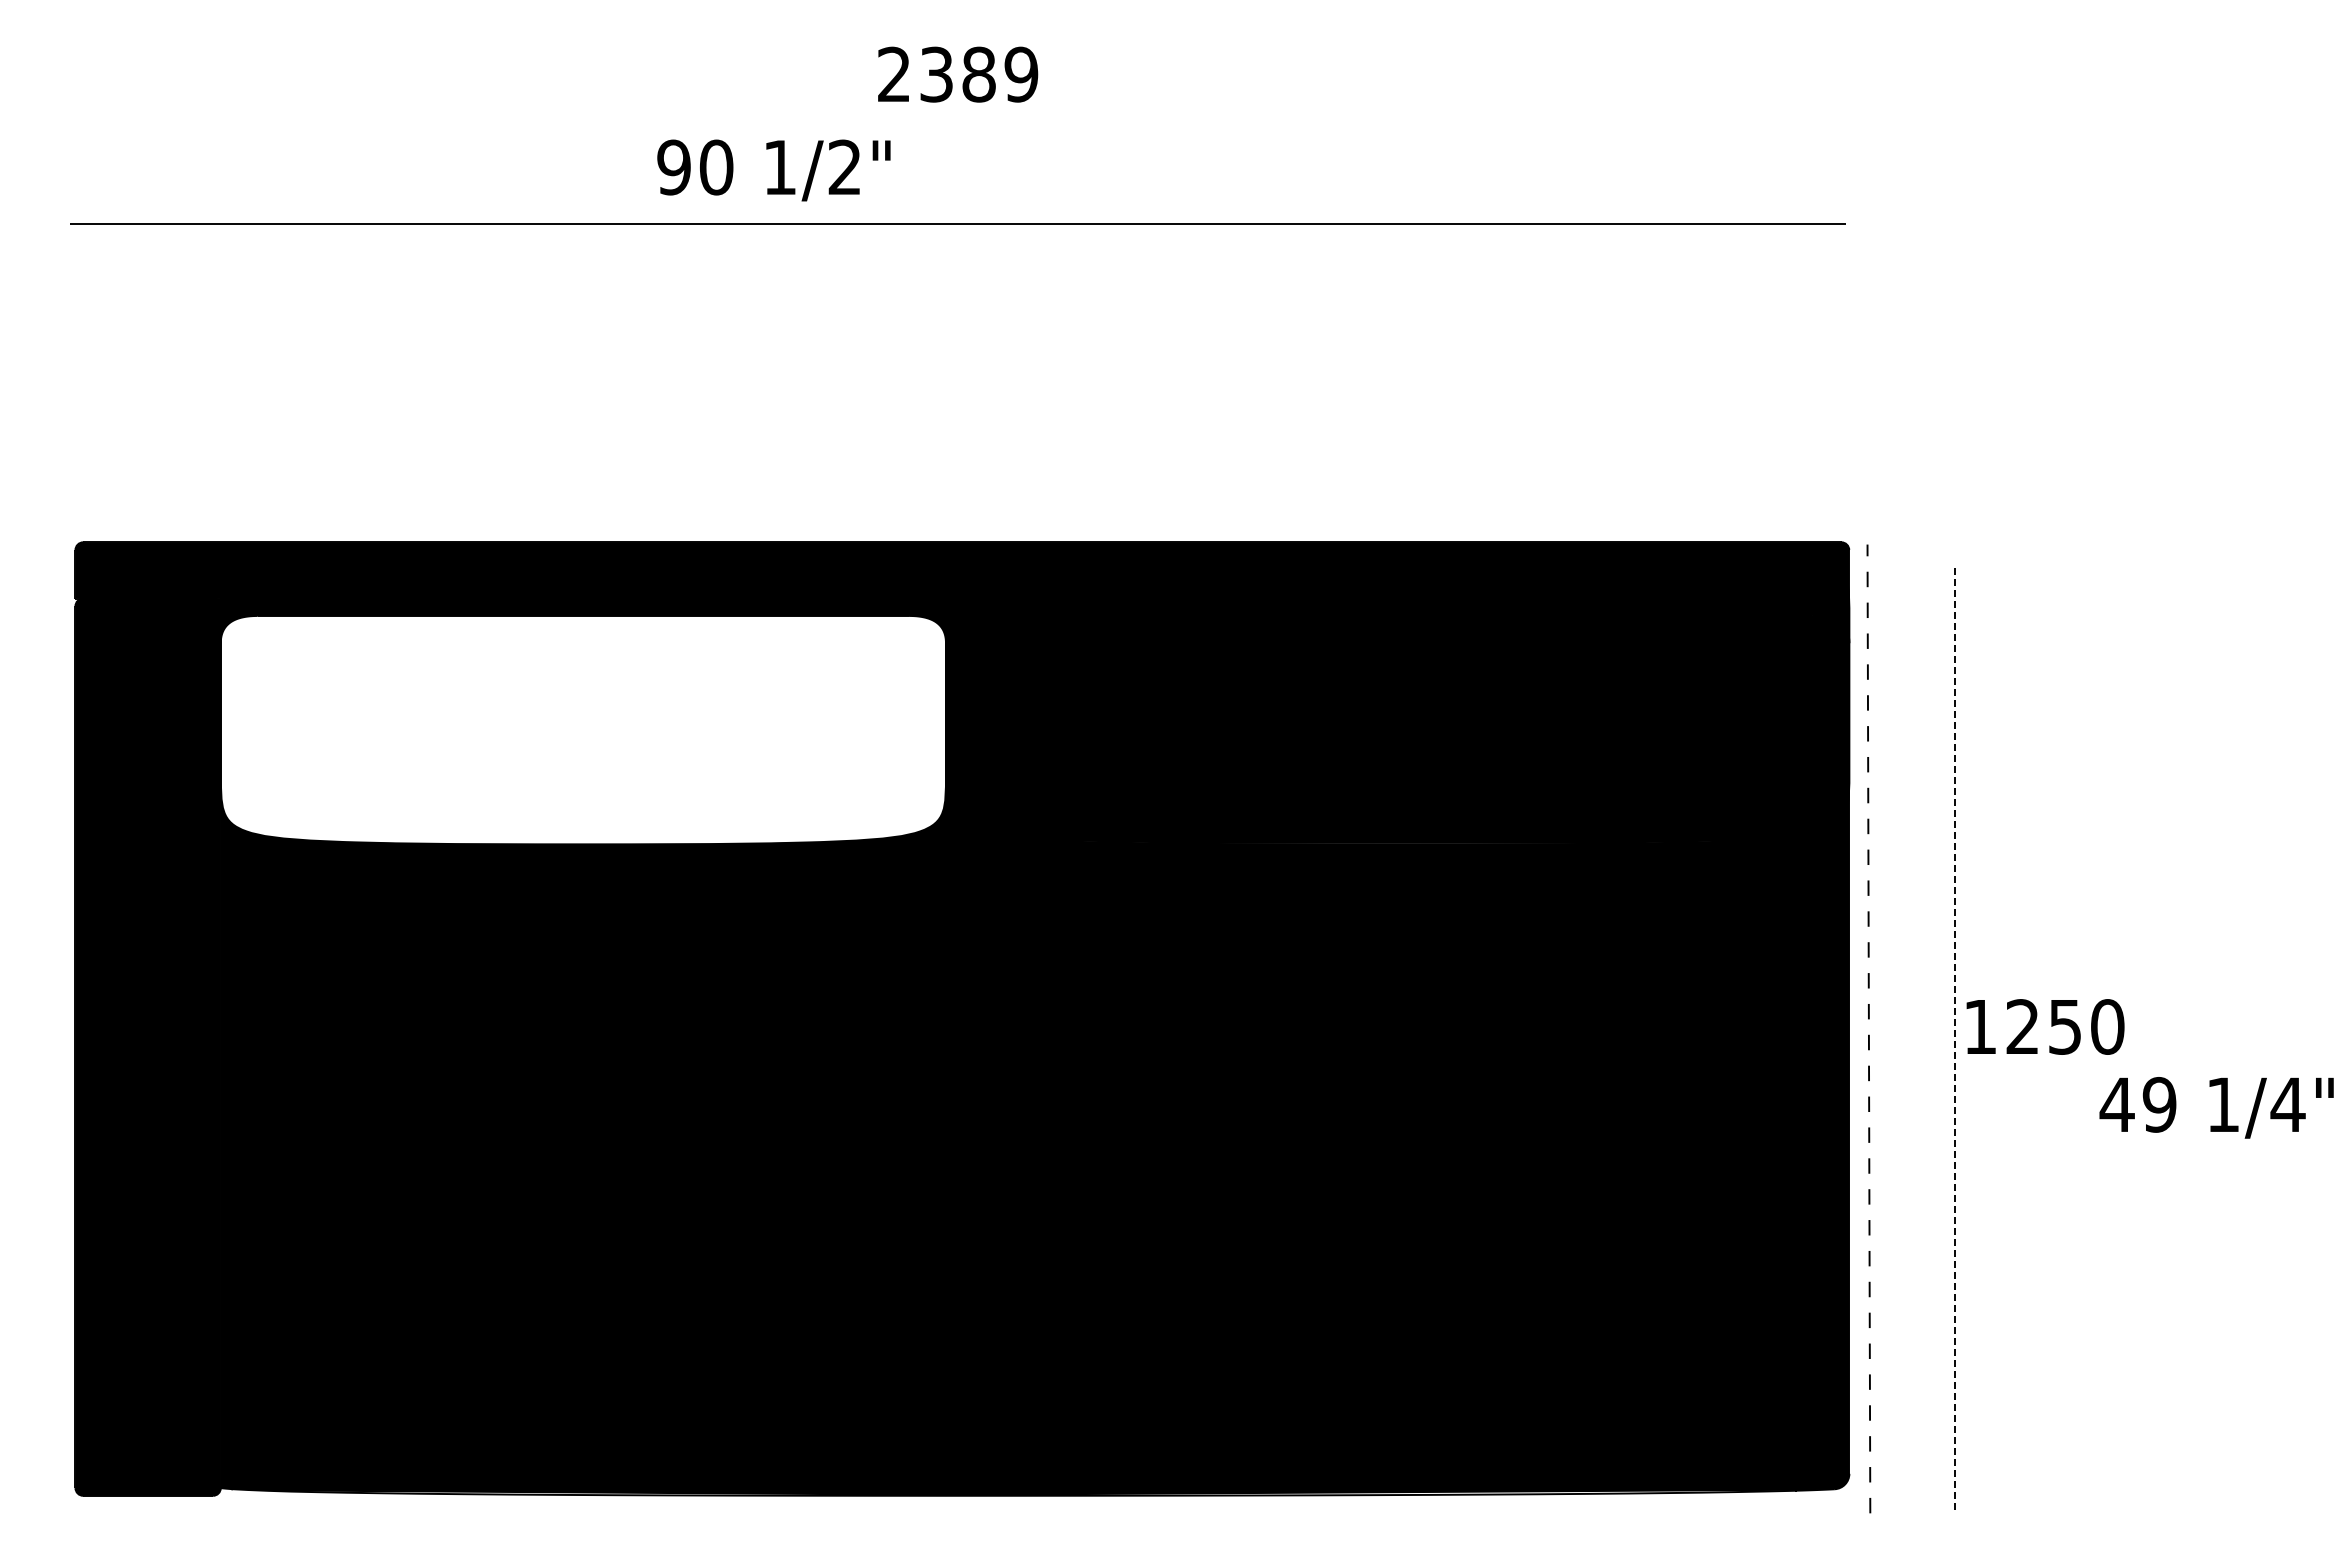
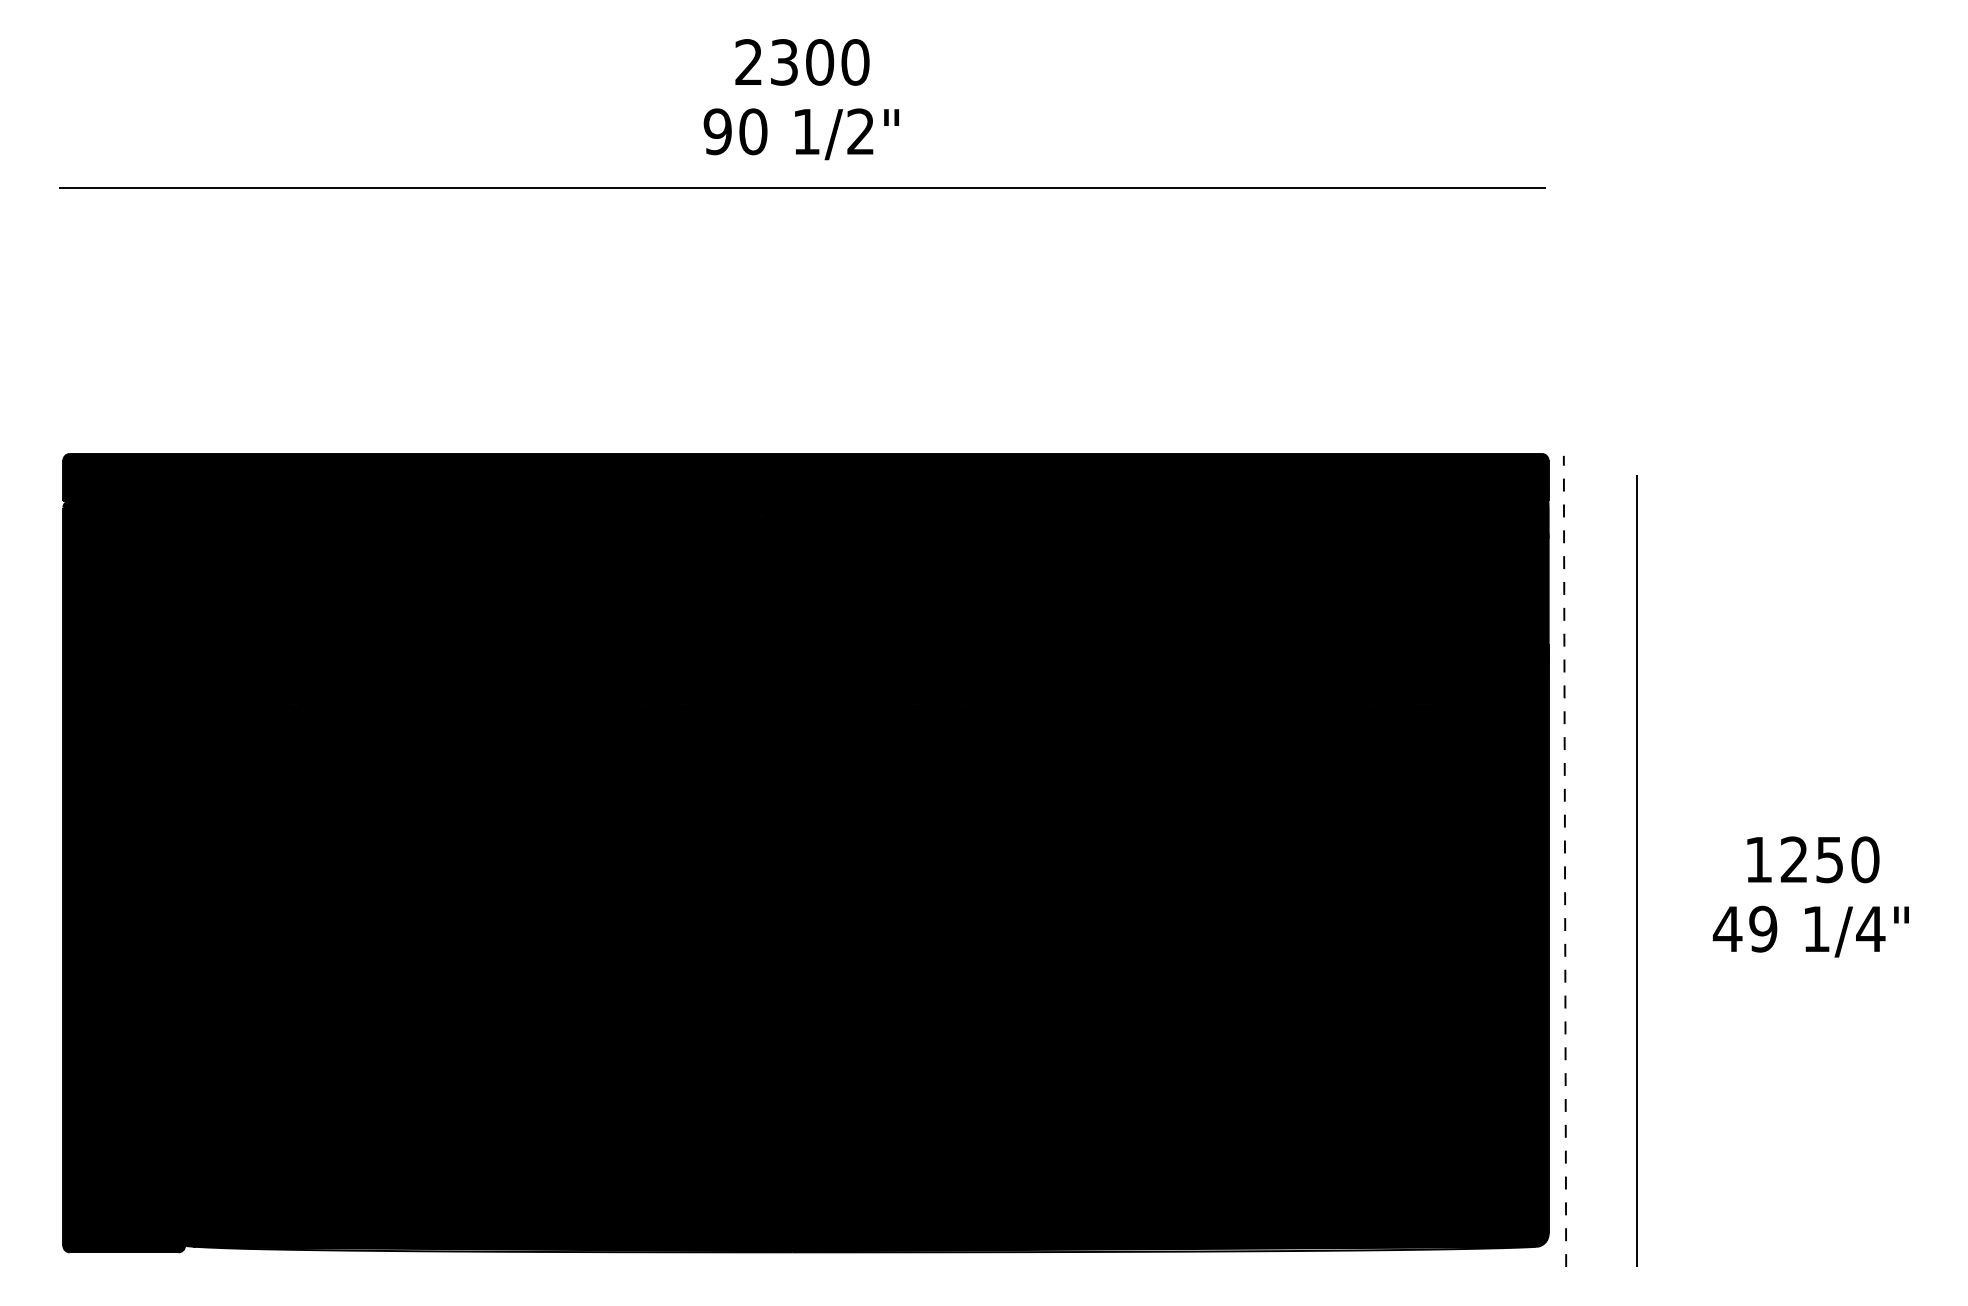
text: (1000, 74) -> (837, 62), 2389 -> 2300
text: (773, 170) -> (801, 134), moved
fill: (582, 729) -> (487, 610), added
text: (2045, 1026) -> (1813, 859), moved
line: (1954, 1040) -> (1636, 871), dashed -> solid
text: (2216, 1107) -> (1810, 931), moved

